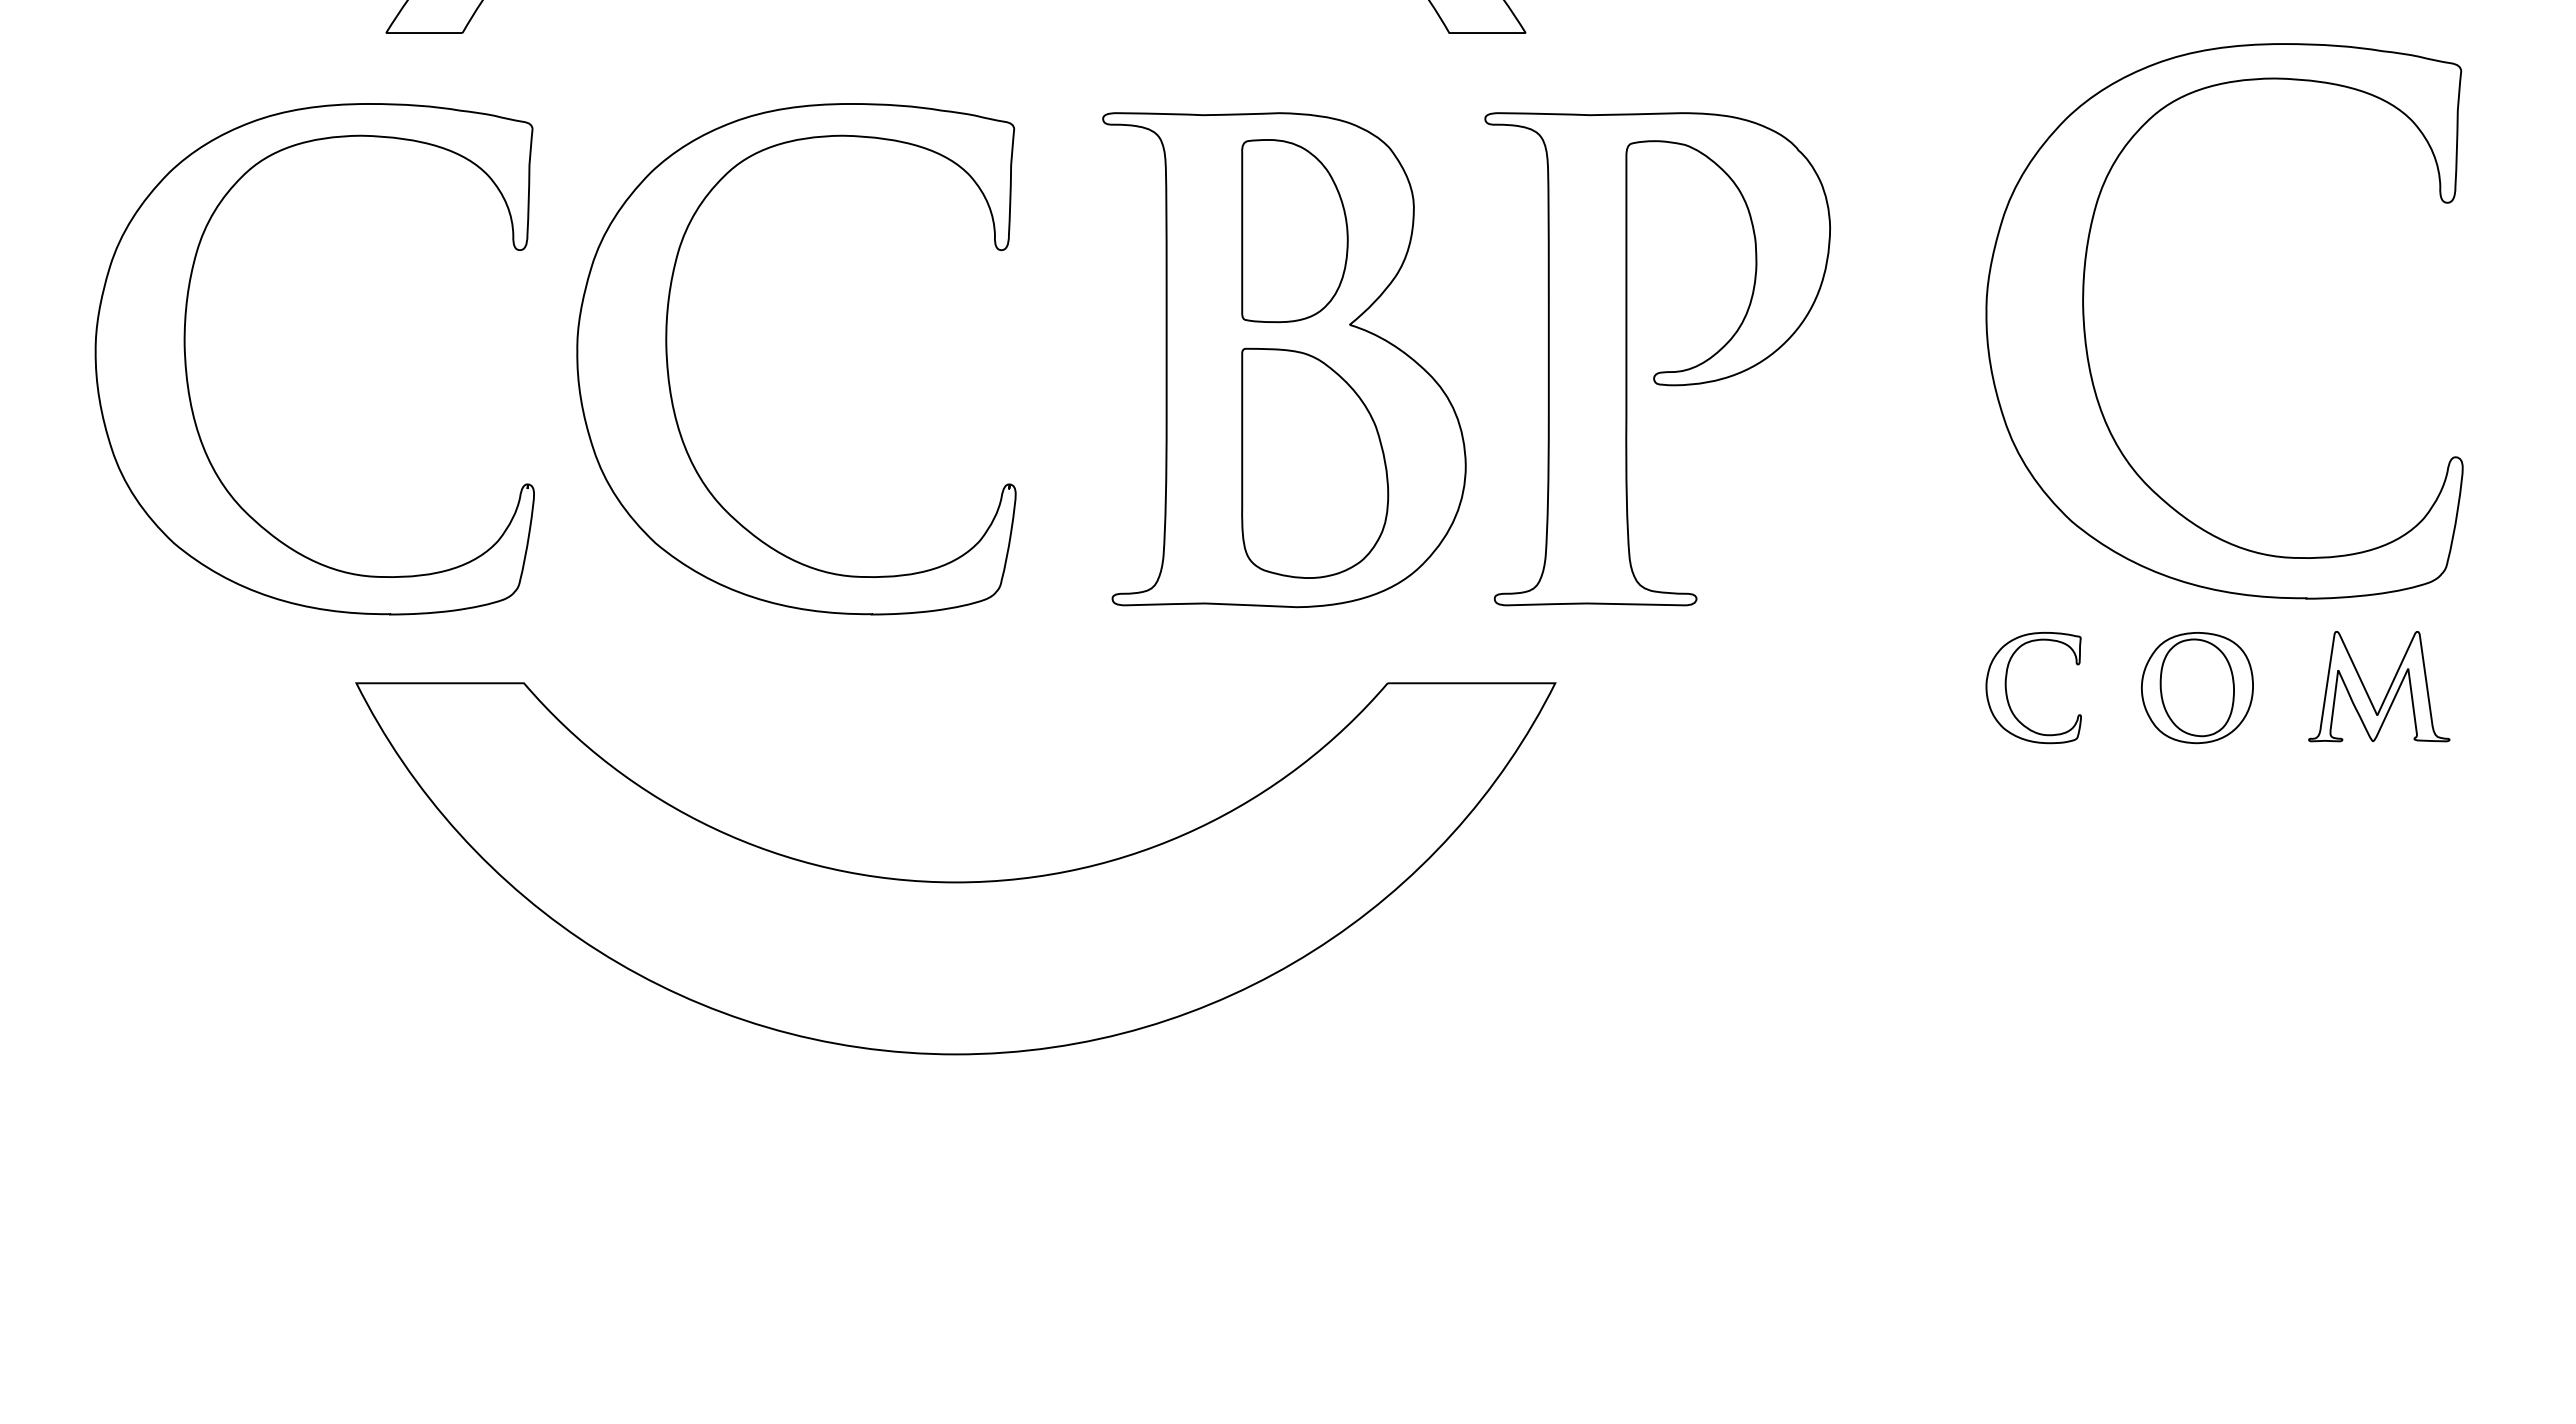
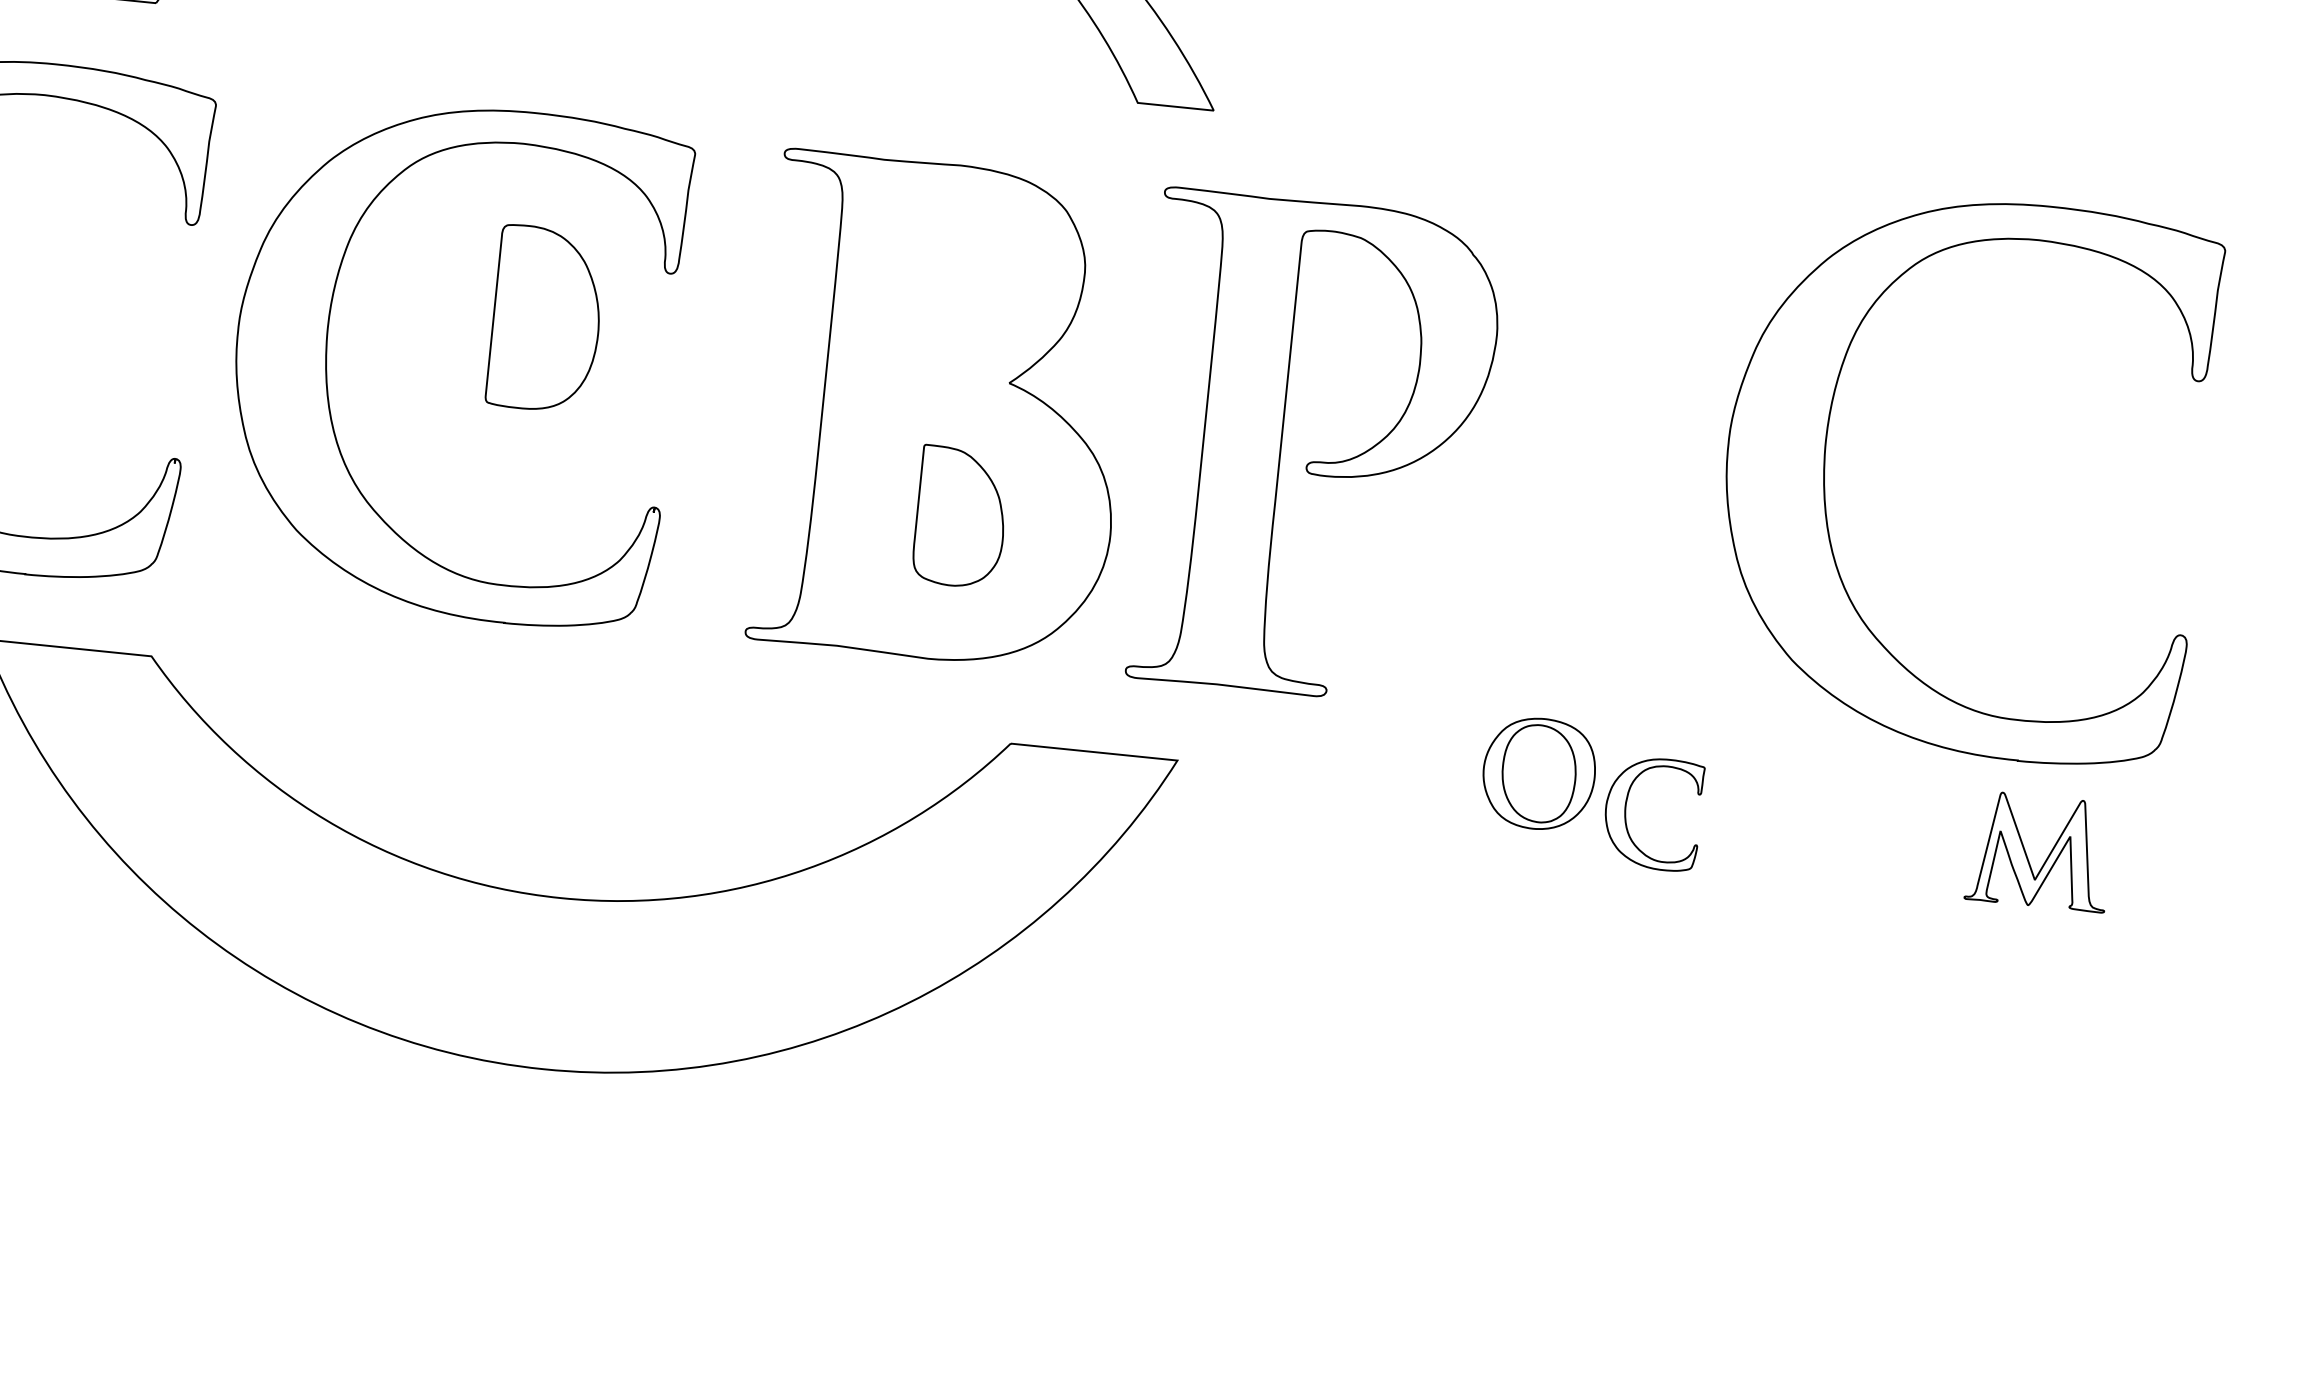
part: (1294, 231) -> (546, 319), moved
part: (2086, 338) -> (1825, 479), moved
part: (1315, 462) -> (961, 516), size x0.6
part: (2197, 688) -> (1539, 774), moved
part: (2387, 690) -> (2047, 856), moved

